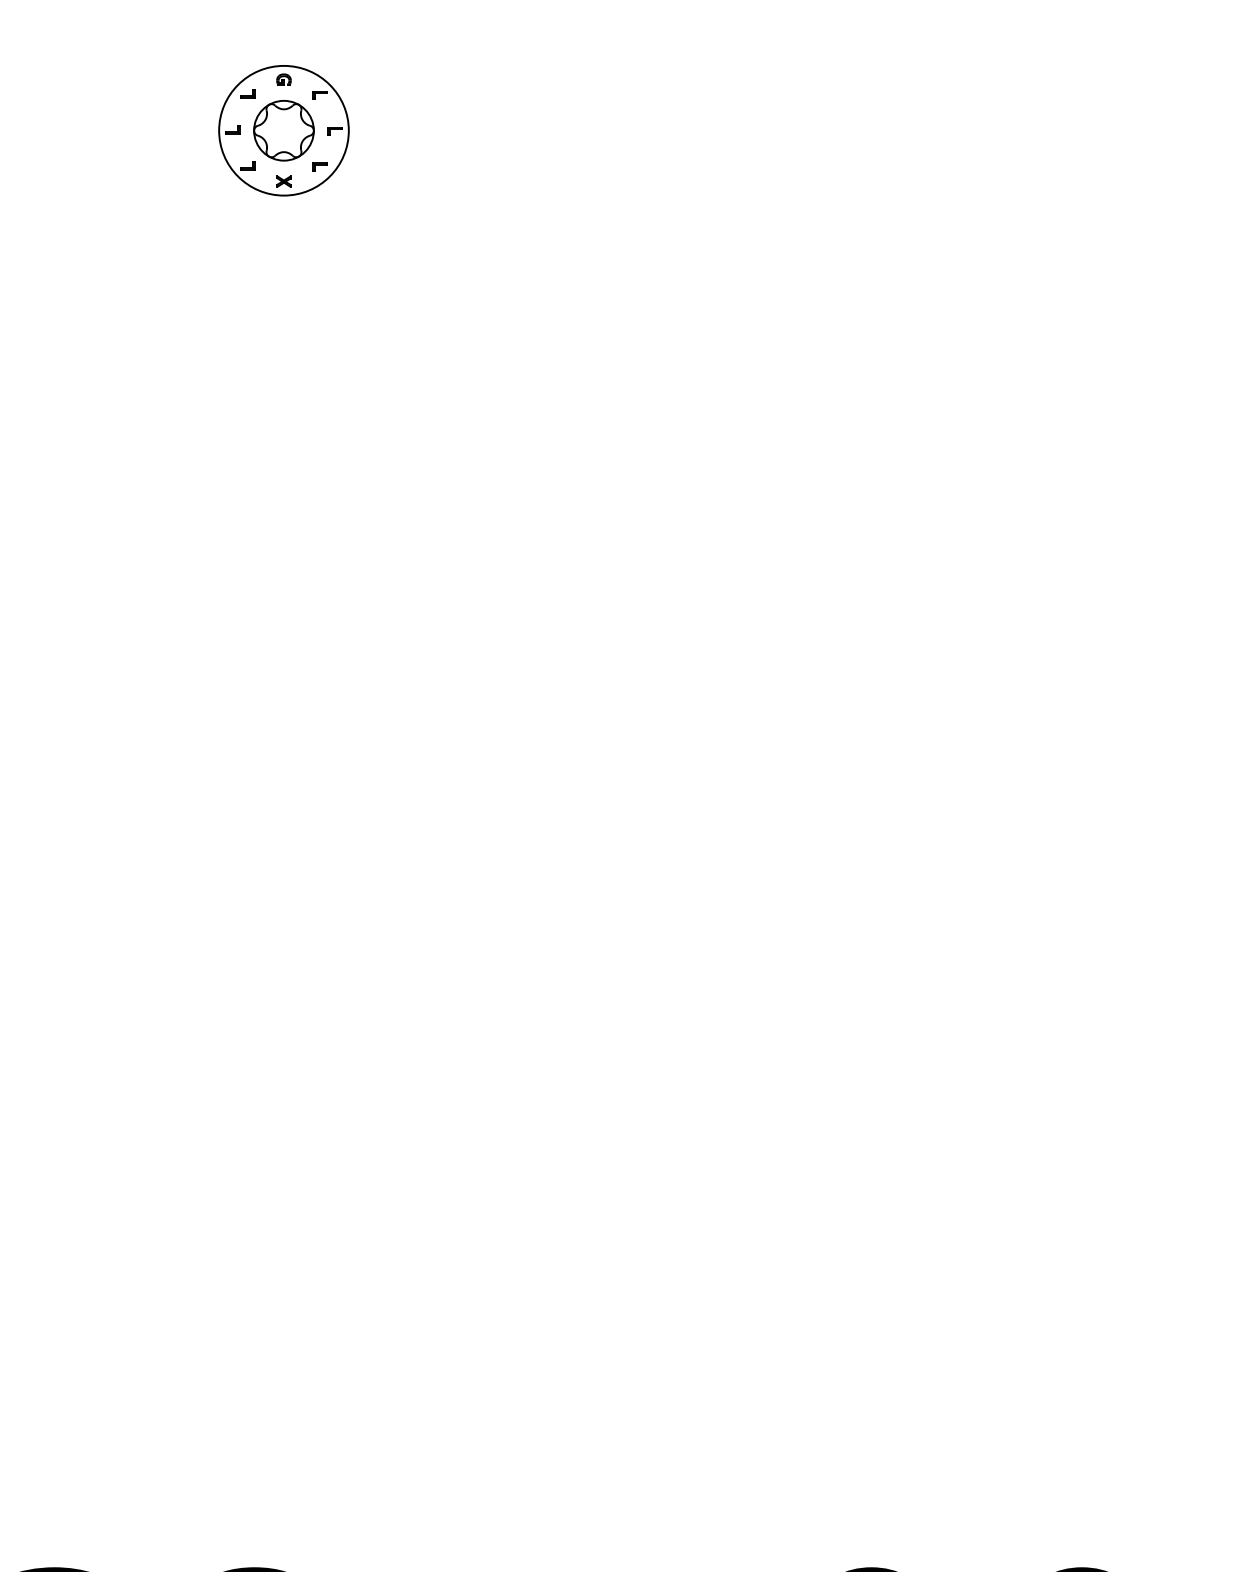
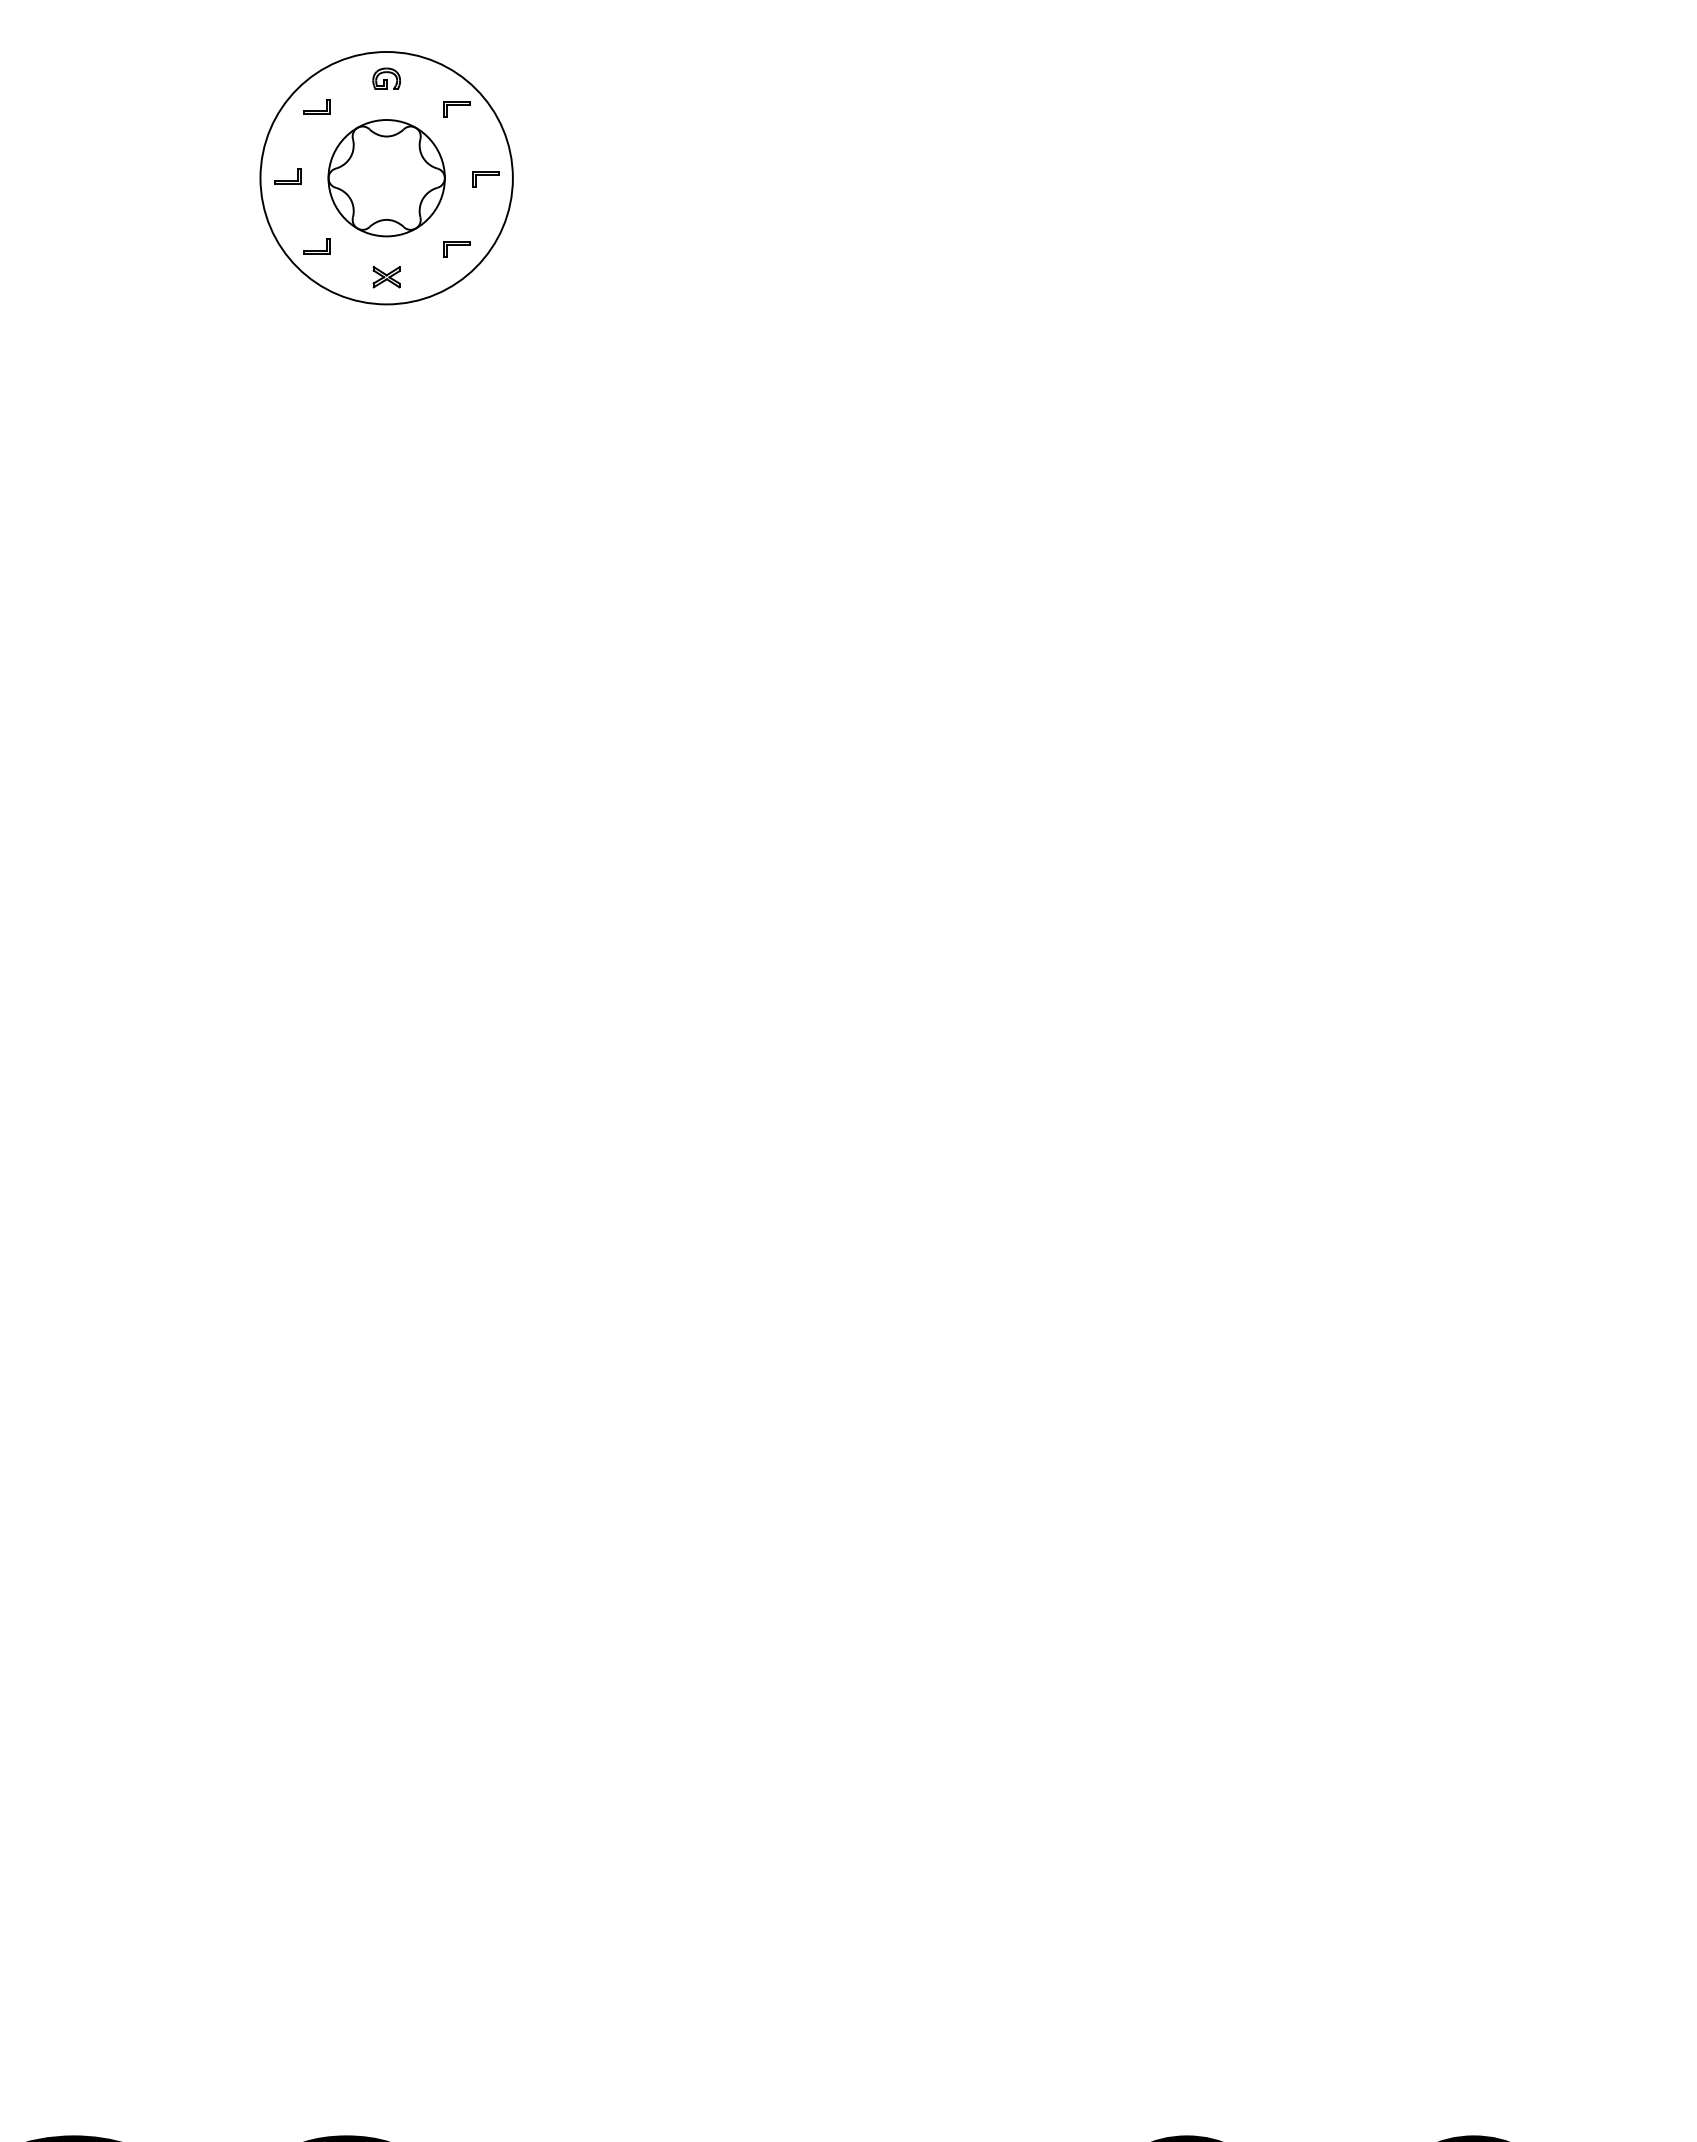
part: (283, 130) -> (386, 178), size x1.43

